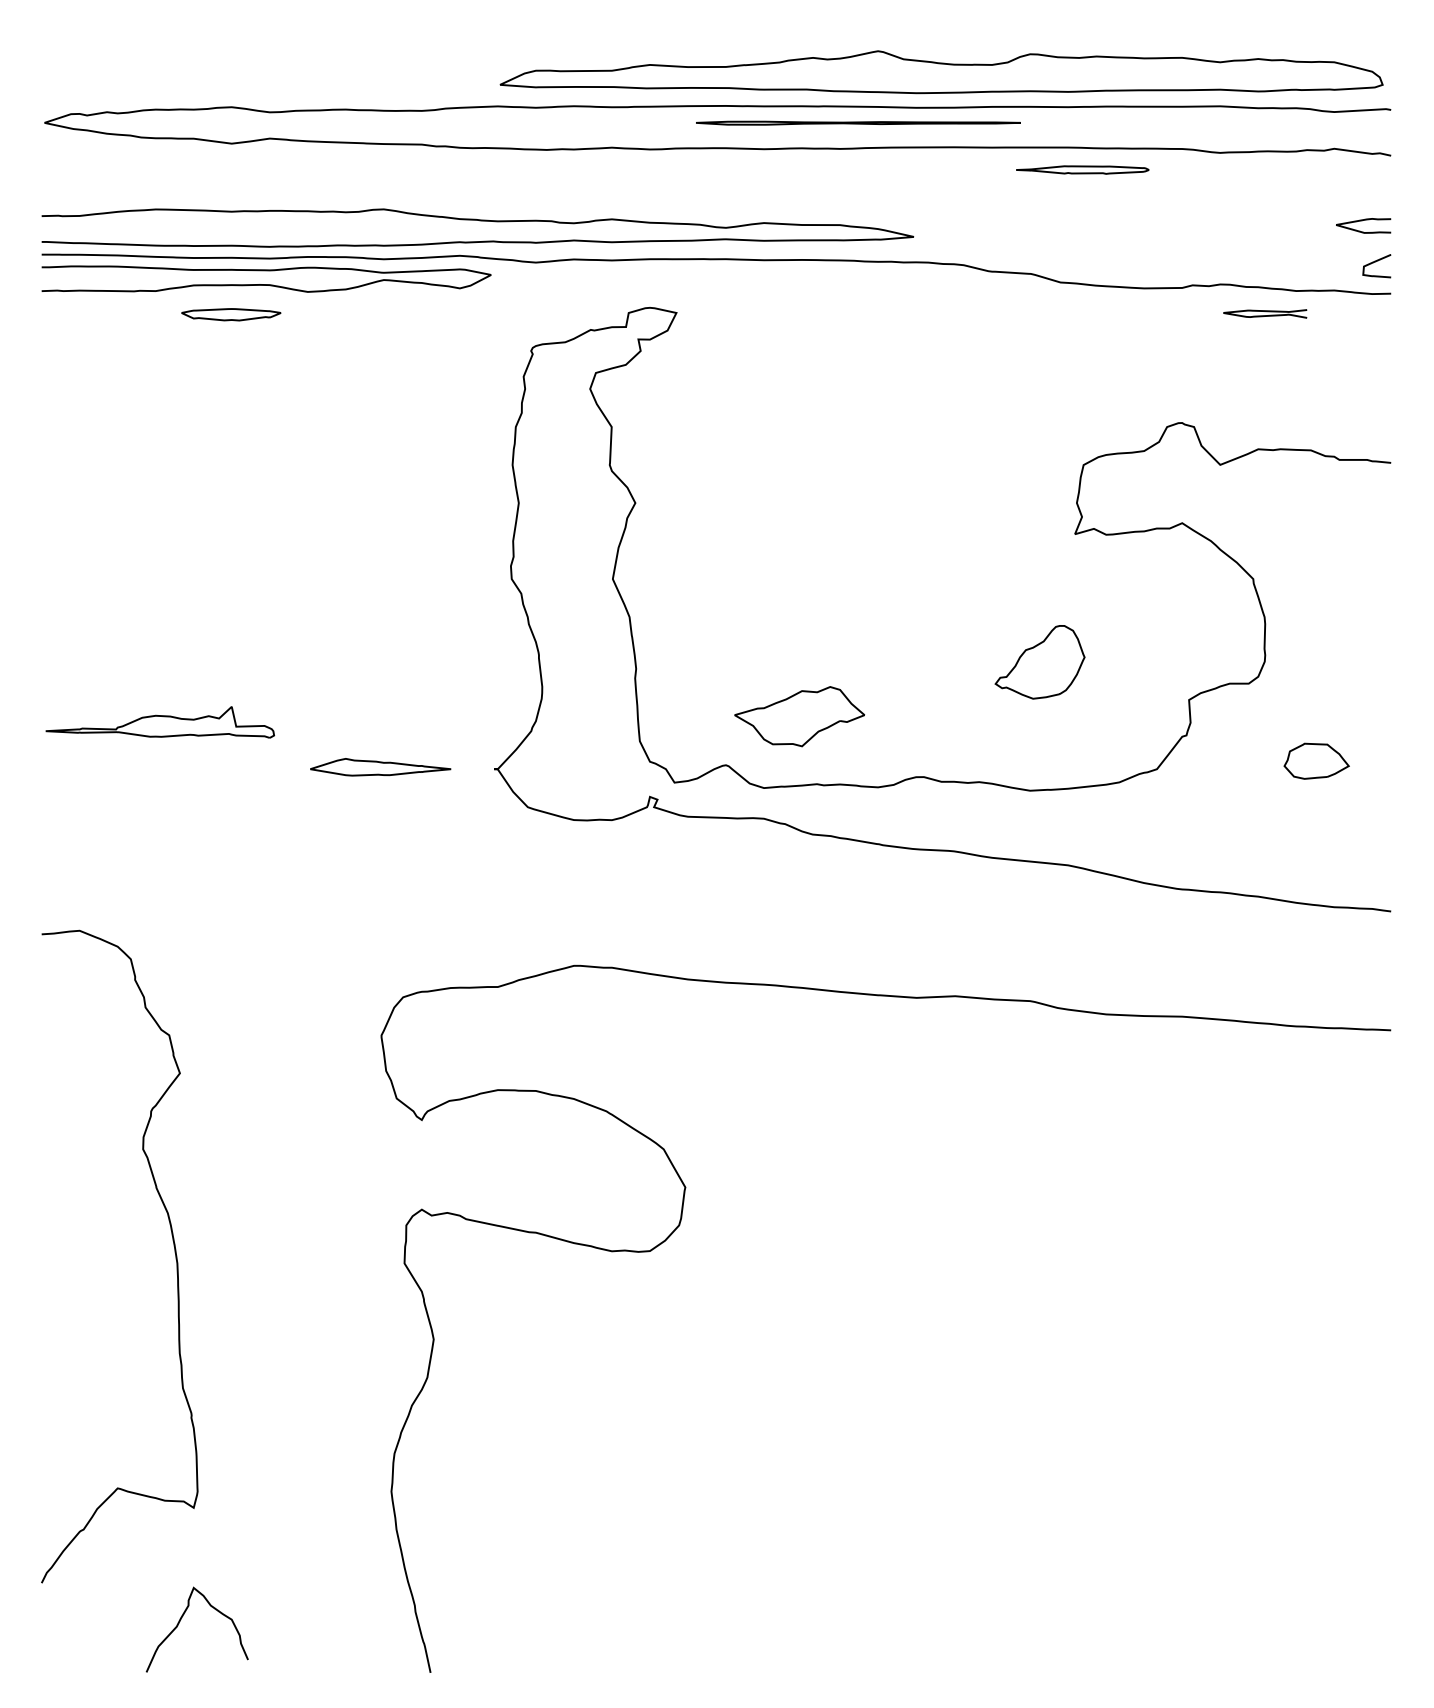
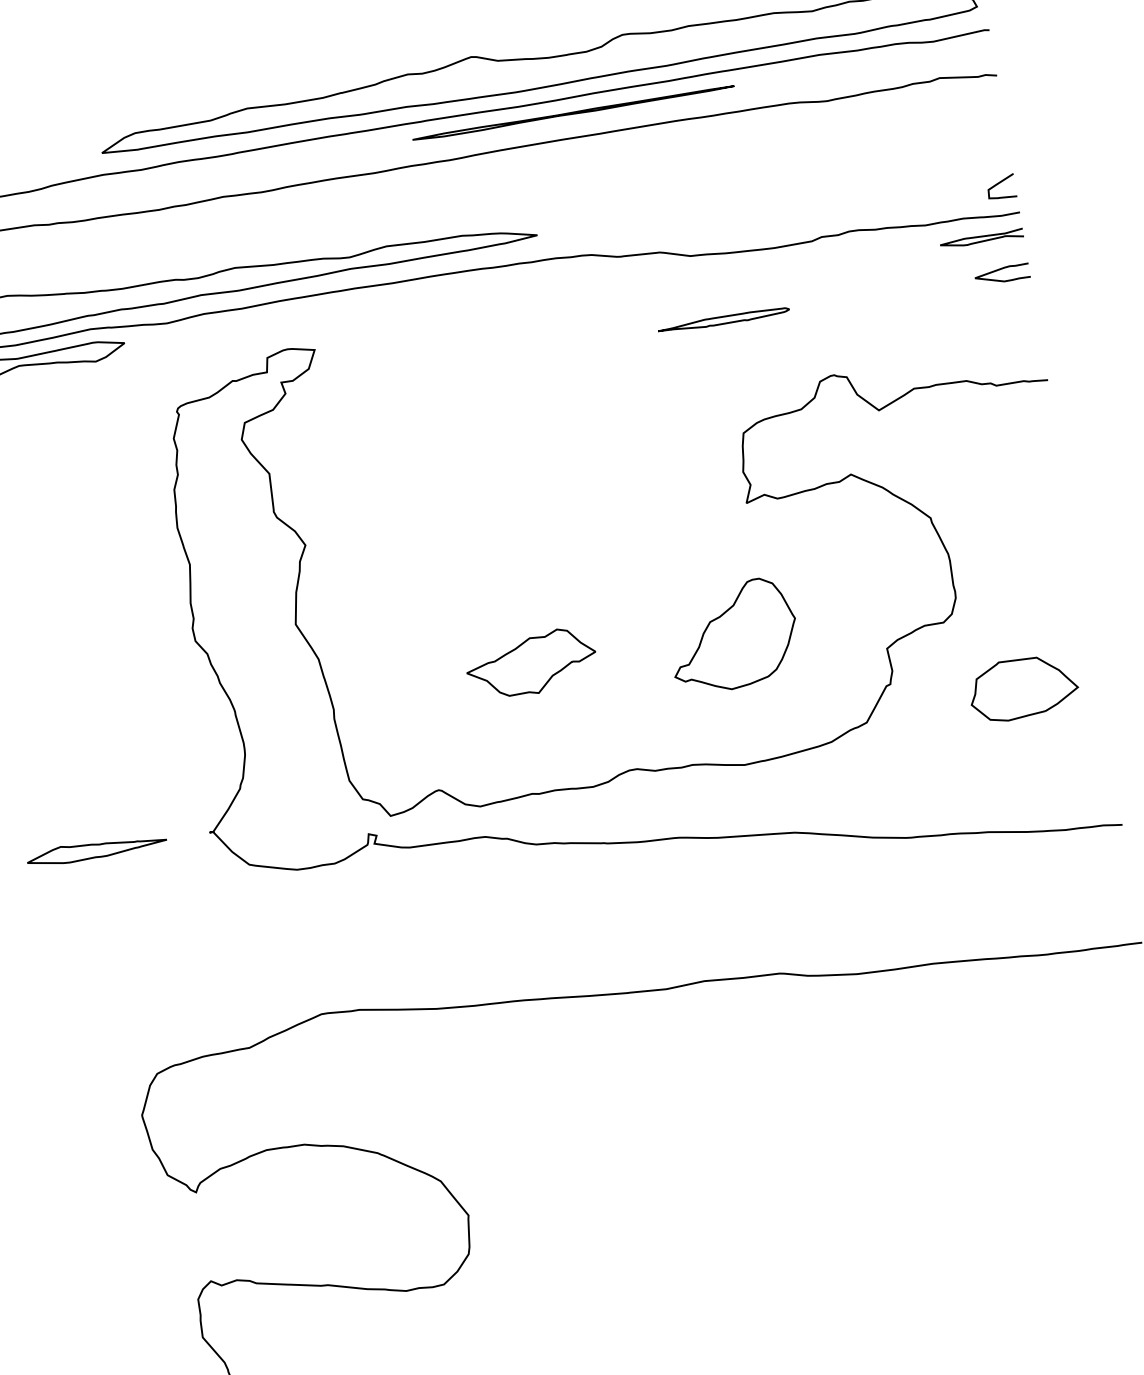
part: (858, 122) -> (573, 112), moved
part: (1082, 169) -> (723, 319), moved
curve: (1362, 221) -> (1000, 270), moved
curve: (1265, 312) -> (981, 237), moved
part: (1039, 662) -> (732, 636), size x1.43
part: (799, 716) -> (531, 663), moved
part: (1316, 761) -> (1023, 688), size x1.67

